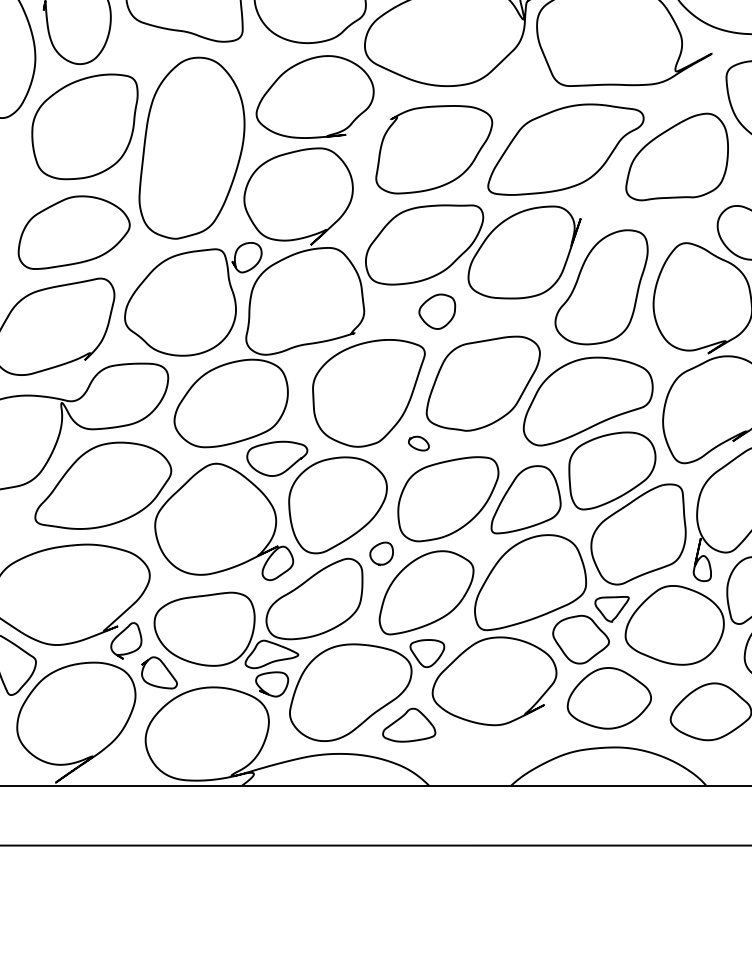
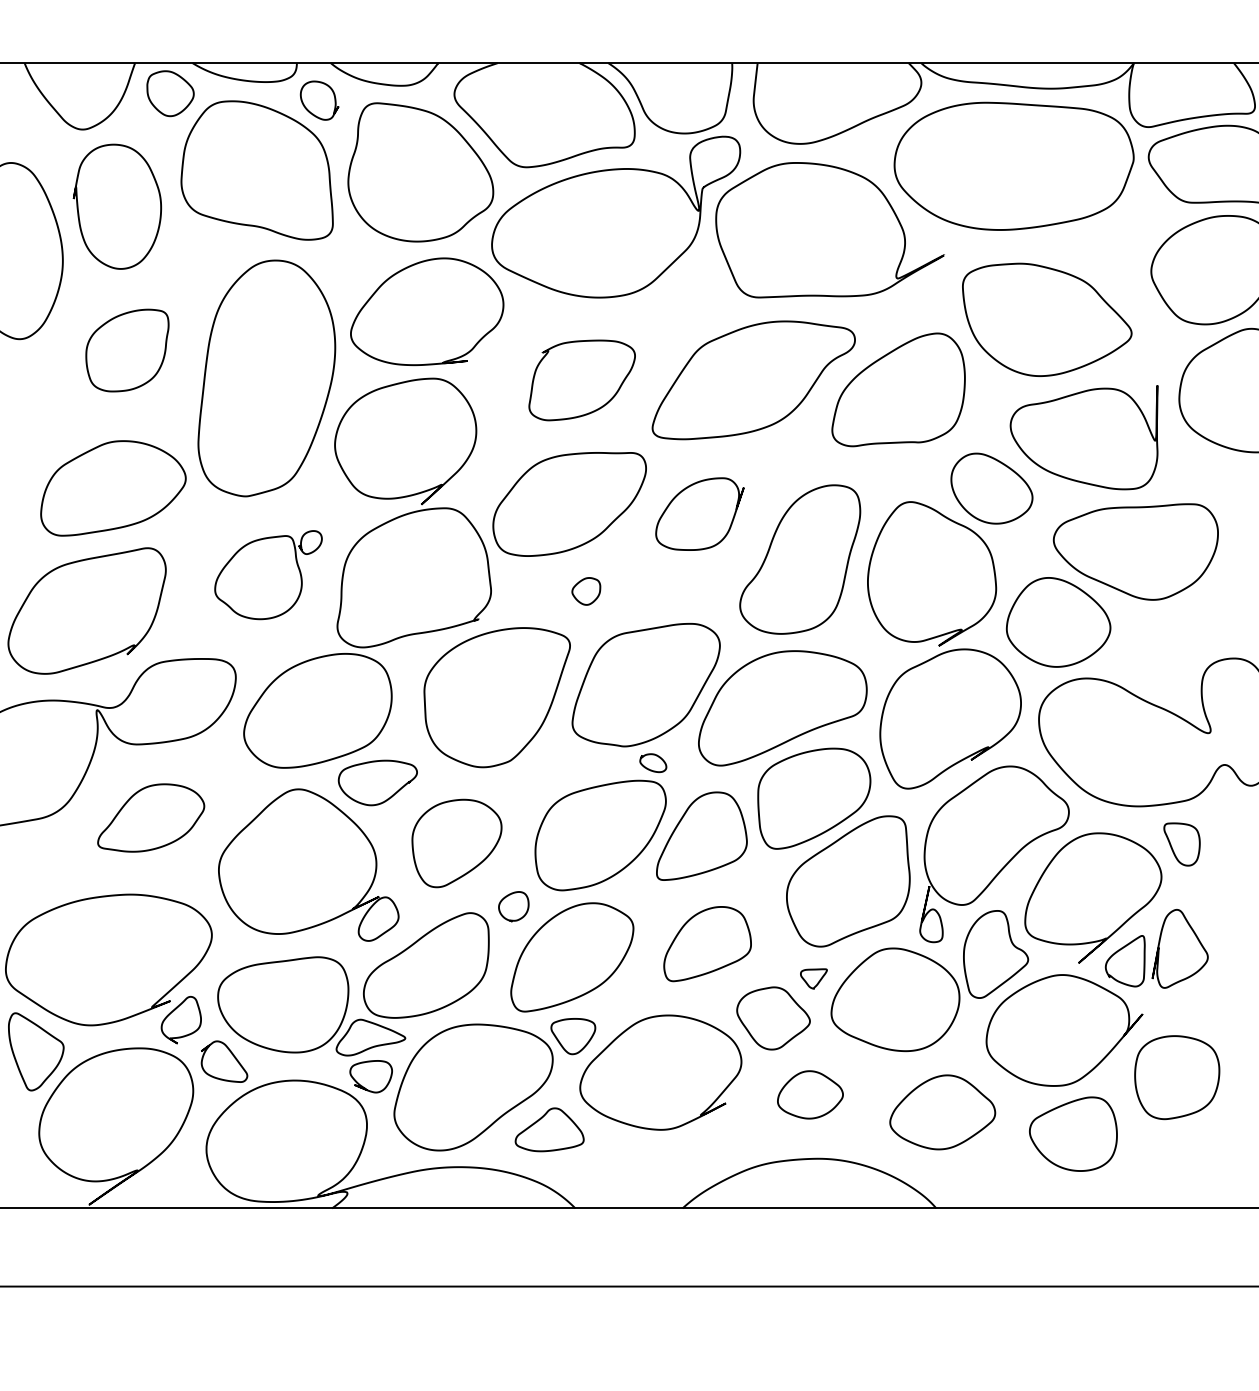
part: (85, 126) -> (127, 350), size x0.6
part: (433, 149) -> (581, 380), size x0.7
part: (524, 251) -> (699, 513), size x0.6
part: (193, 298) -> (268, 574), size x0.6
part: (437, 311) -> (586, 591), size x0.6
part: (419, 443) -> (653, 763), moved
part: (102, 485) -> (150, 817), size x0.6
part: (337, 505) -> (456, 843), size x0.7
part: (530, 582) -> (707, 943), size x0.6
part: (611, 609) -> (813, 978), size x0.6
part: (609, 698) -> (810, 1094), size x0.6

